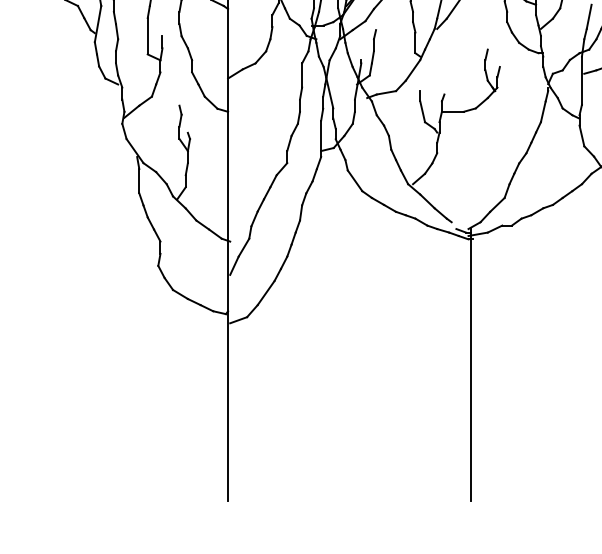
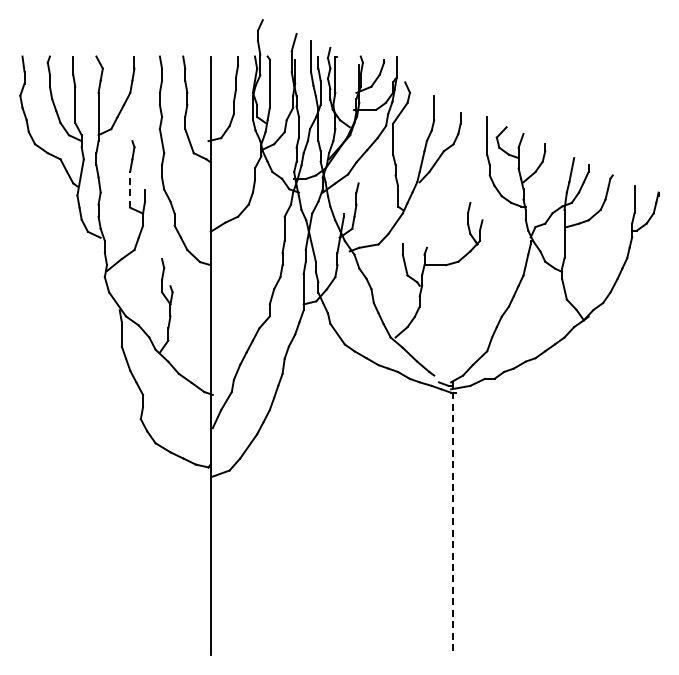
line: (147, 36) -> (130, 189), solid -> dashed
line: (470, 364) -> (453, 517), solid -> dashed

